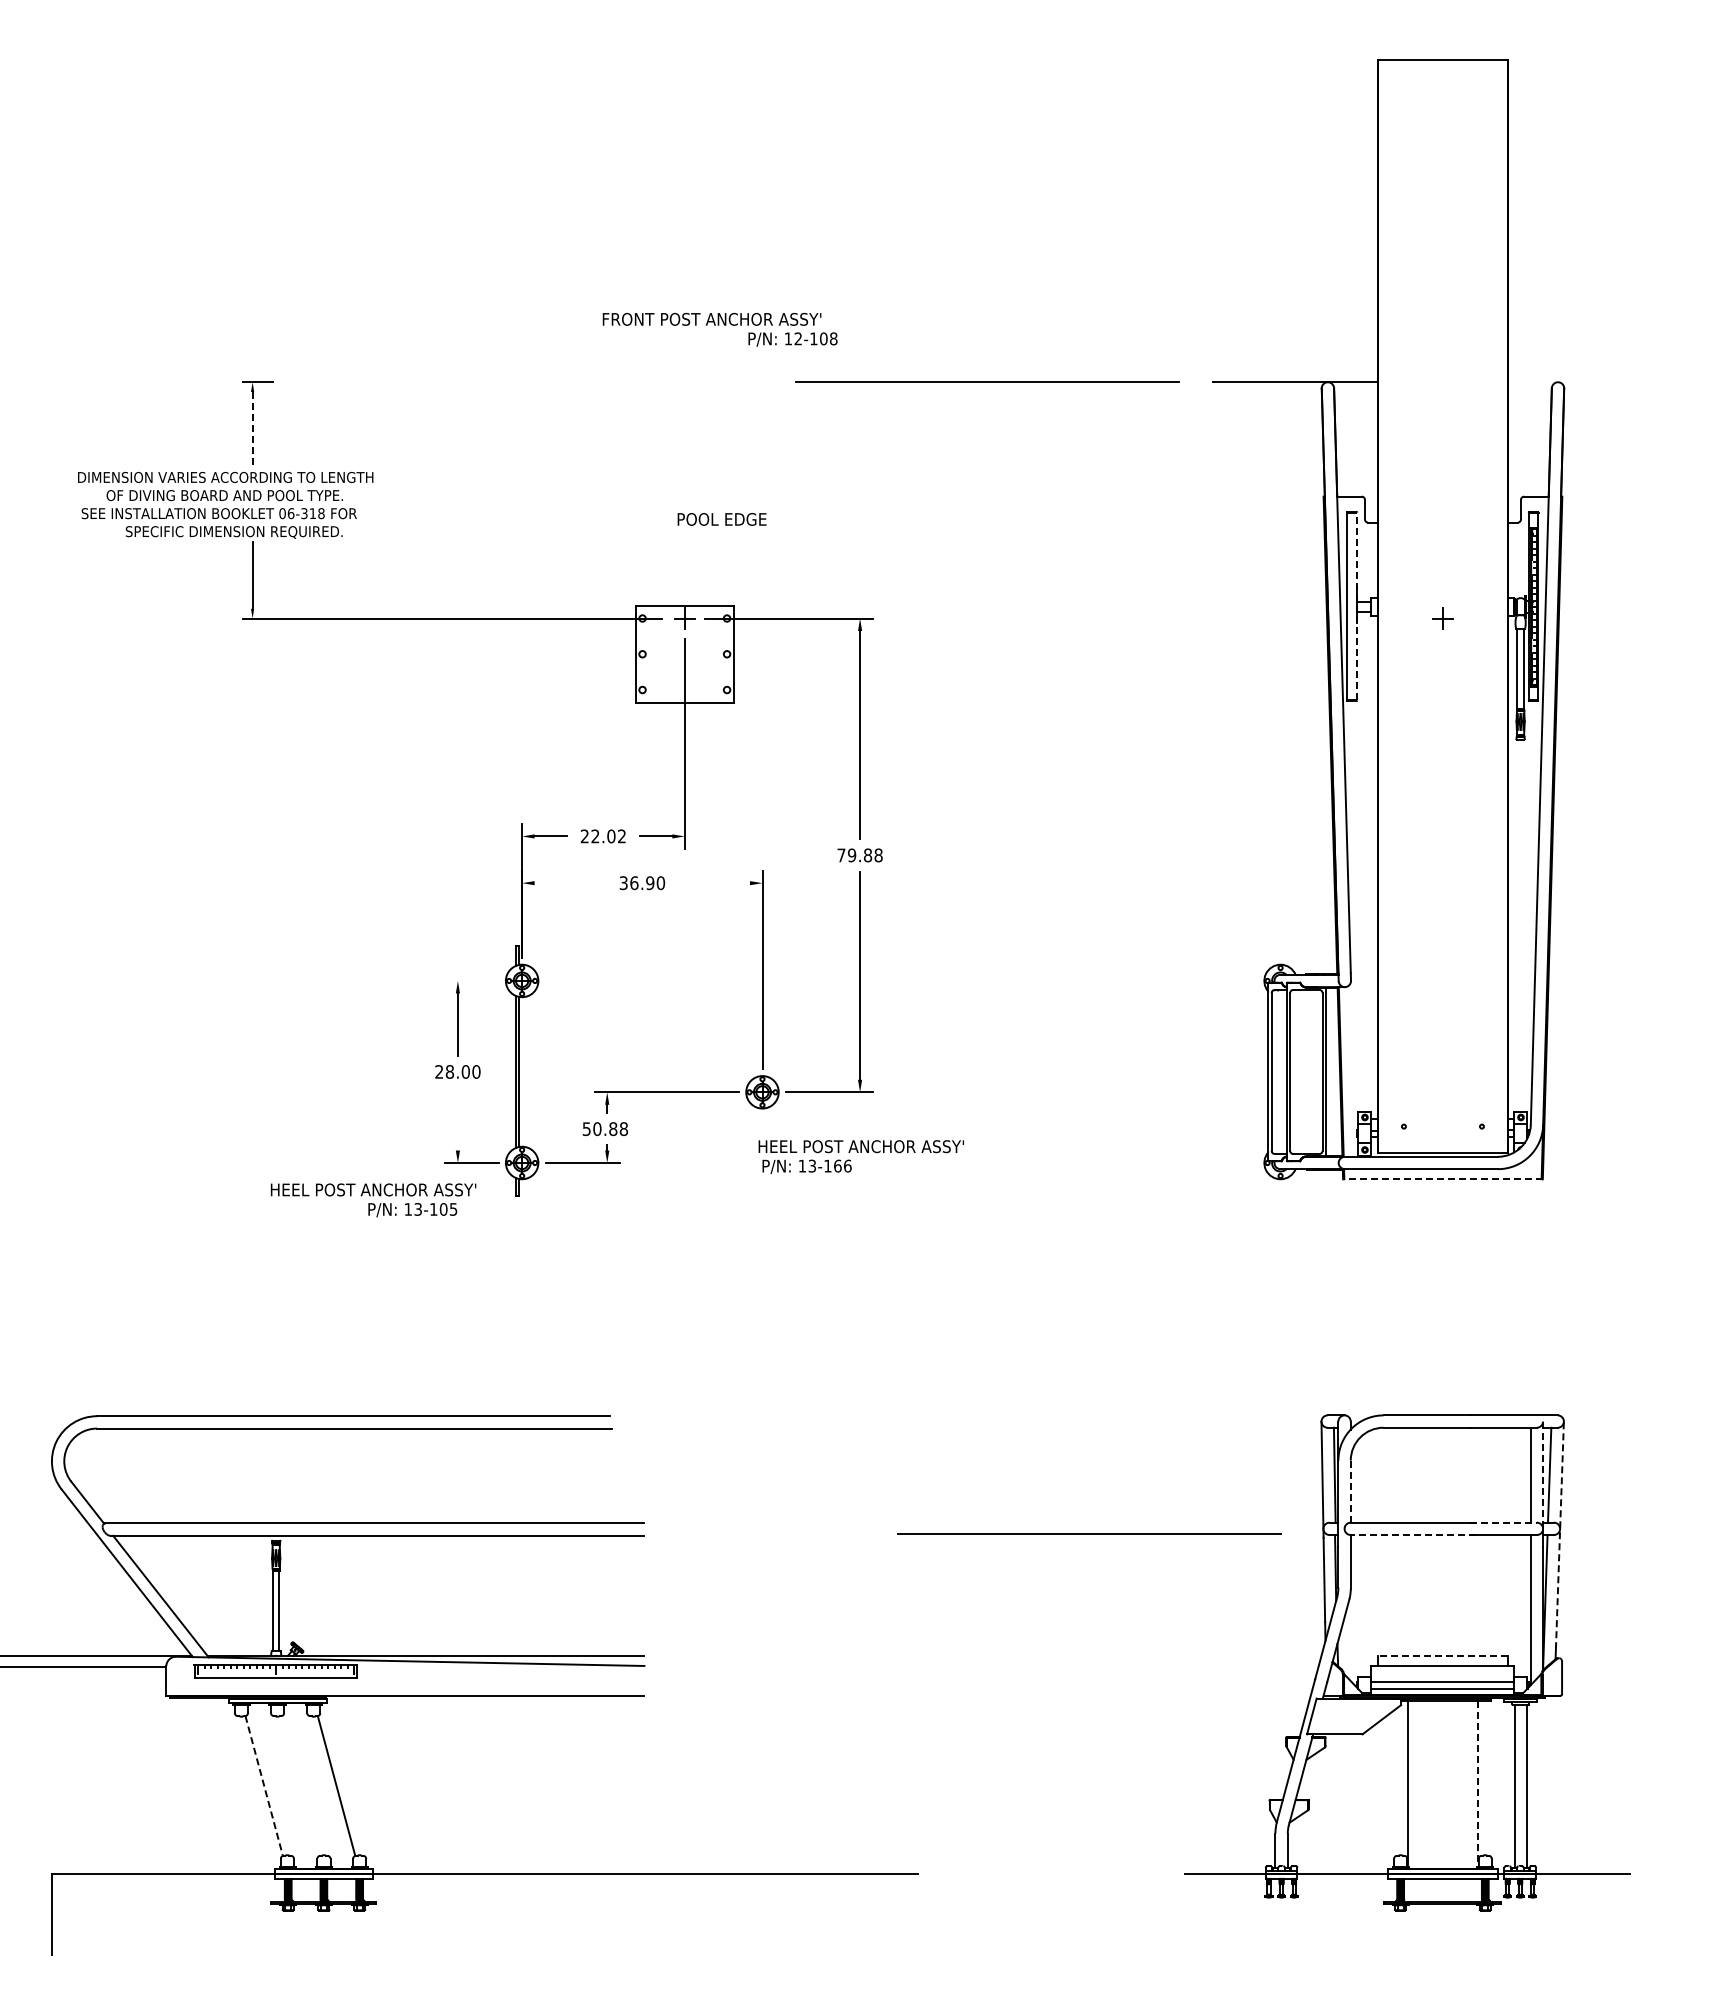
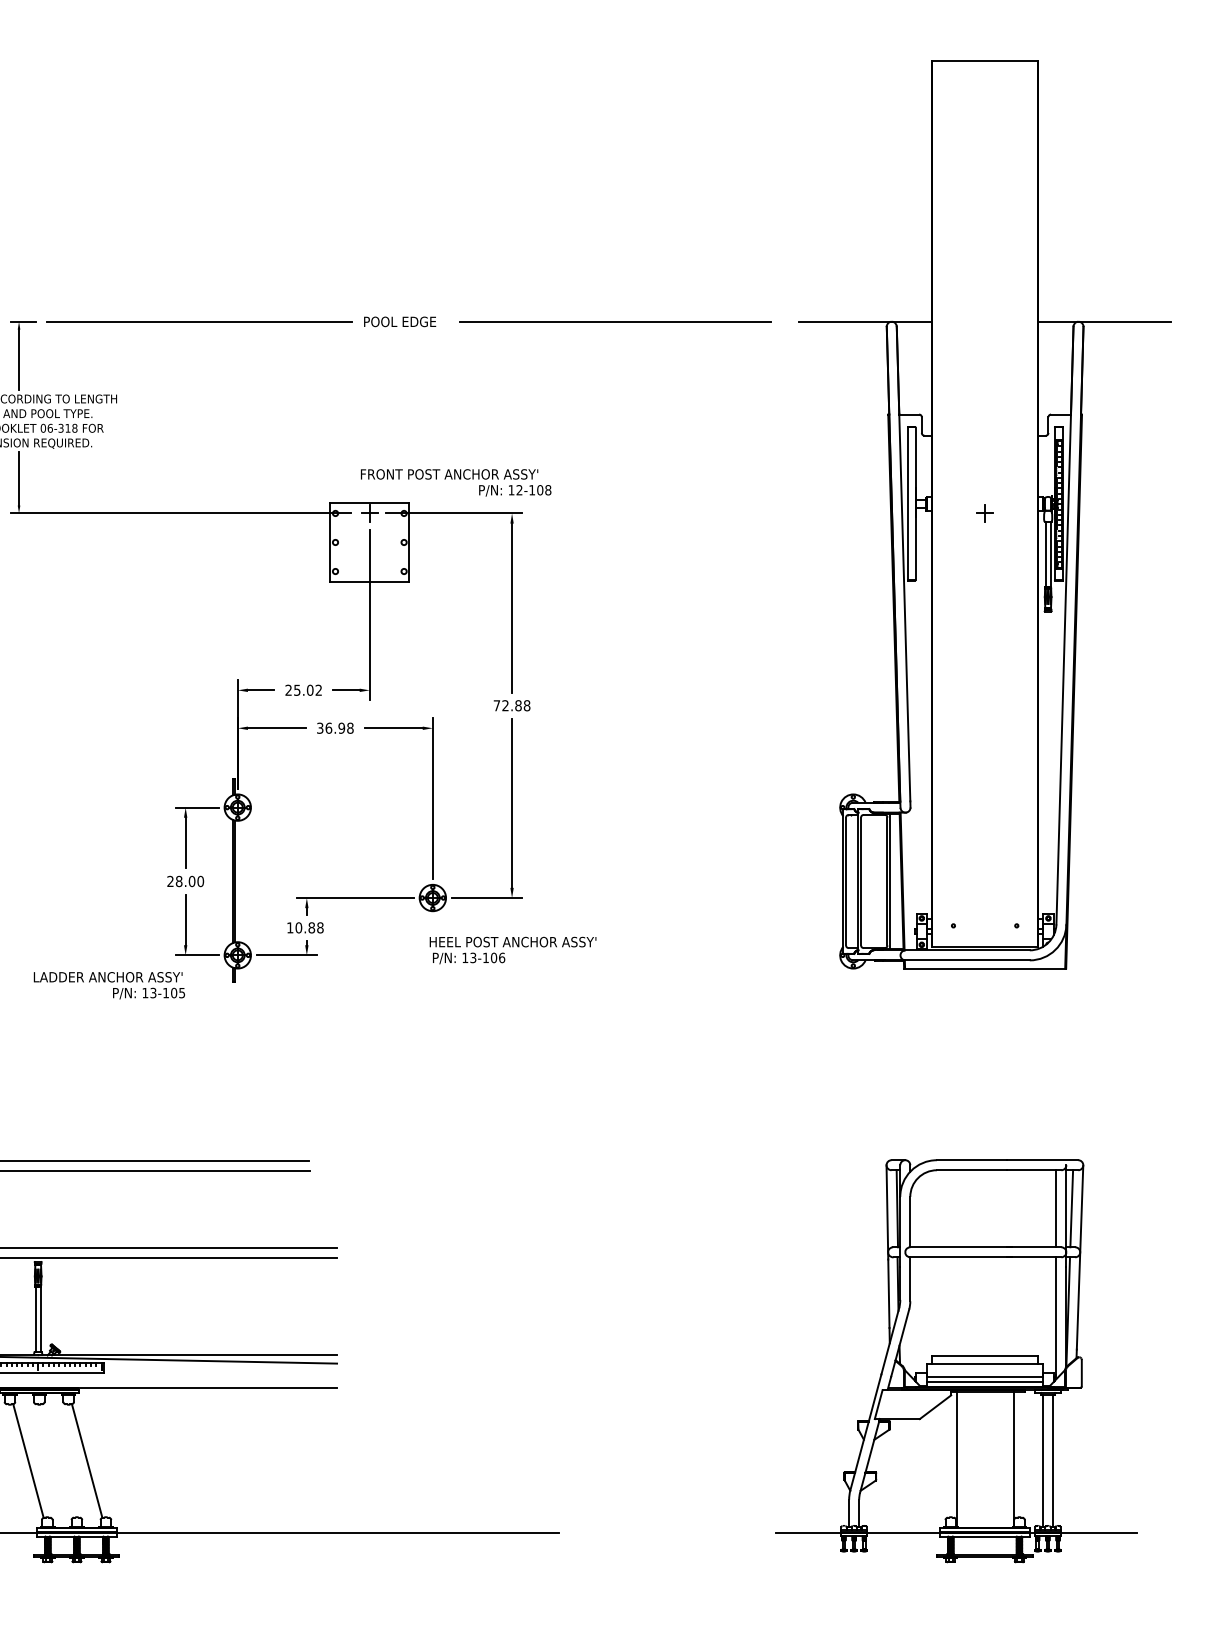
text: (719, 329) -> (455, 482), moved
line: (474, 381) -> (199, 321), added
line: (1589, 382) -> (1104, 321), added
line: (252, 428) -> (18, 359), dashed -> solid
text: (721, 519) -> (399, 321), moved
line: (1357, 606) -> (915, 503), dashed -> solid
text: (595, 836) -> (297, 690), 22.02 -> 25.02
text: (852, 855) -> (505, 705), 79.88 -> 72.88
text: (660, 882) -> (350, 727), 36.90 -> 36.98
line: (569, 883) -> (276, 728), added
line: (714, 883) -> (393, 728), added
line: (471, 980) -> (196, 807), added
line: (457, 1119) -> (185, 920), added
text: (586, 1129) -> (290, 928), 50.88 -> 10.88
text: (837, 1165) -> (493, 957), 13-166 -> 13-106
line: (1442, 1179) -> (984, 968), dashed -> solid
text: (374, 1189) -> (117, 976), HEEL POST ANCHOR ASSY' -> LADDER ANCHOR ASSY'
line: (1543, 1475) -> (1066, 1209), dashed -> solid
line: (1350, 1492) -> (910, 1222), dashed -> solid
line: (1504, 1522) -> (1035, 1247), dashed -> solid
line: (1089, 1533) -> (698, 1256), removed
line: (1413, 1535) -> (961, 1257), dashed -> solid
line: (1559, 1535) -> (1079, 1257), dashed -> solid
line: (1442, 1656) -> (984, 1355), dashed -> solid
line: (1477, 1783) -> (1013, 1458), dashed -> solid
line: (264, 1786) -> (28, 1461), dashed -> solid

